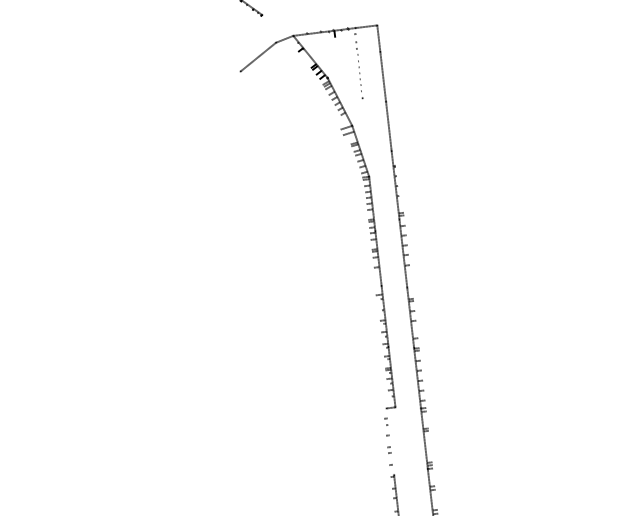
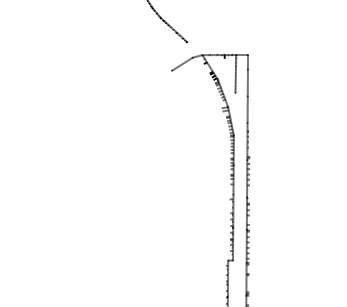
line: (358, 62) -> (235, 73), added
line: (389, 441) -> (227, 278), added

